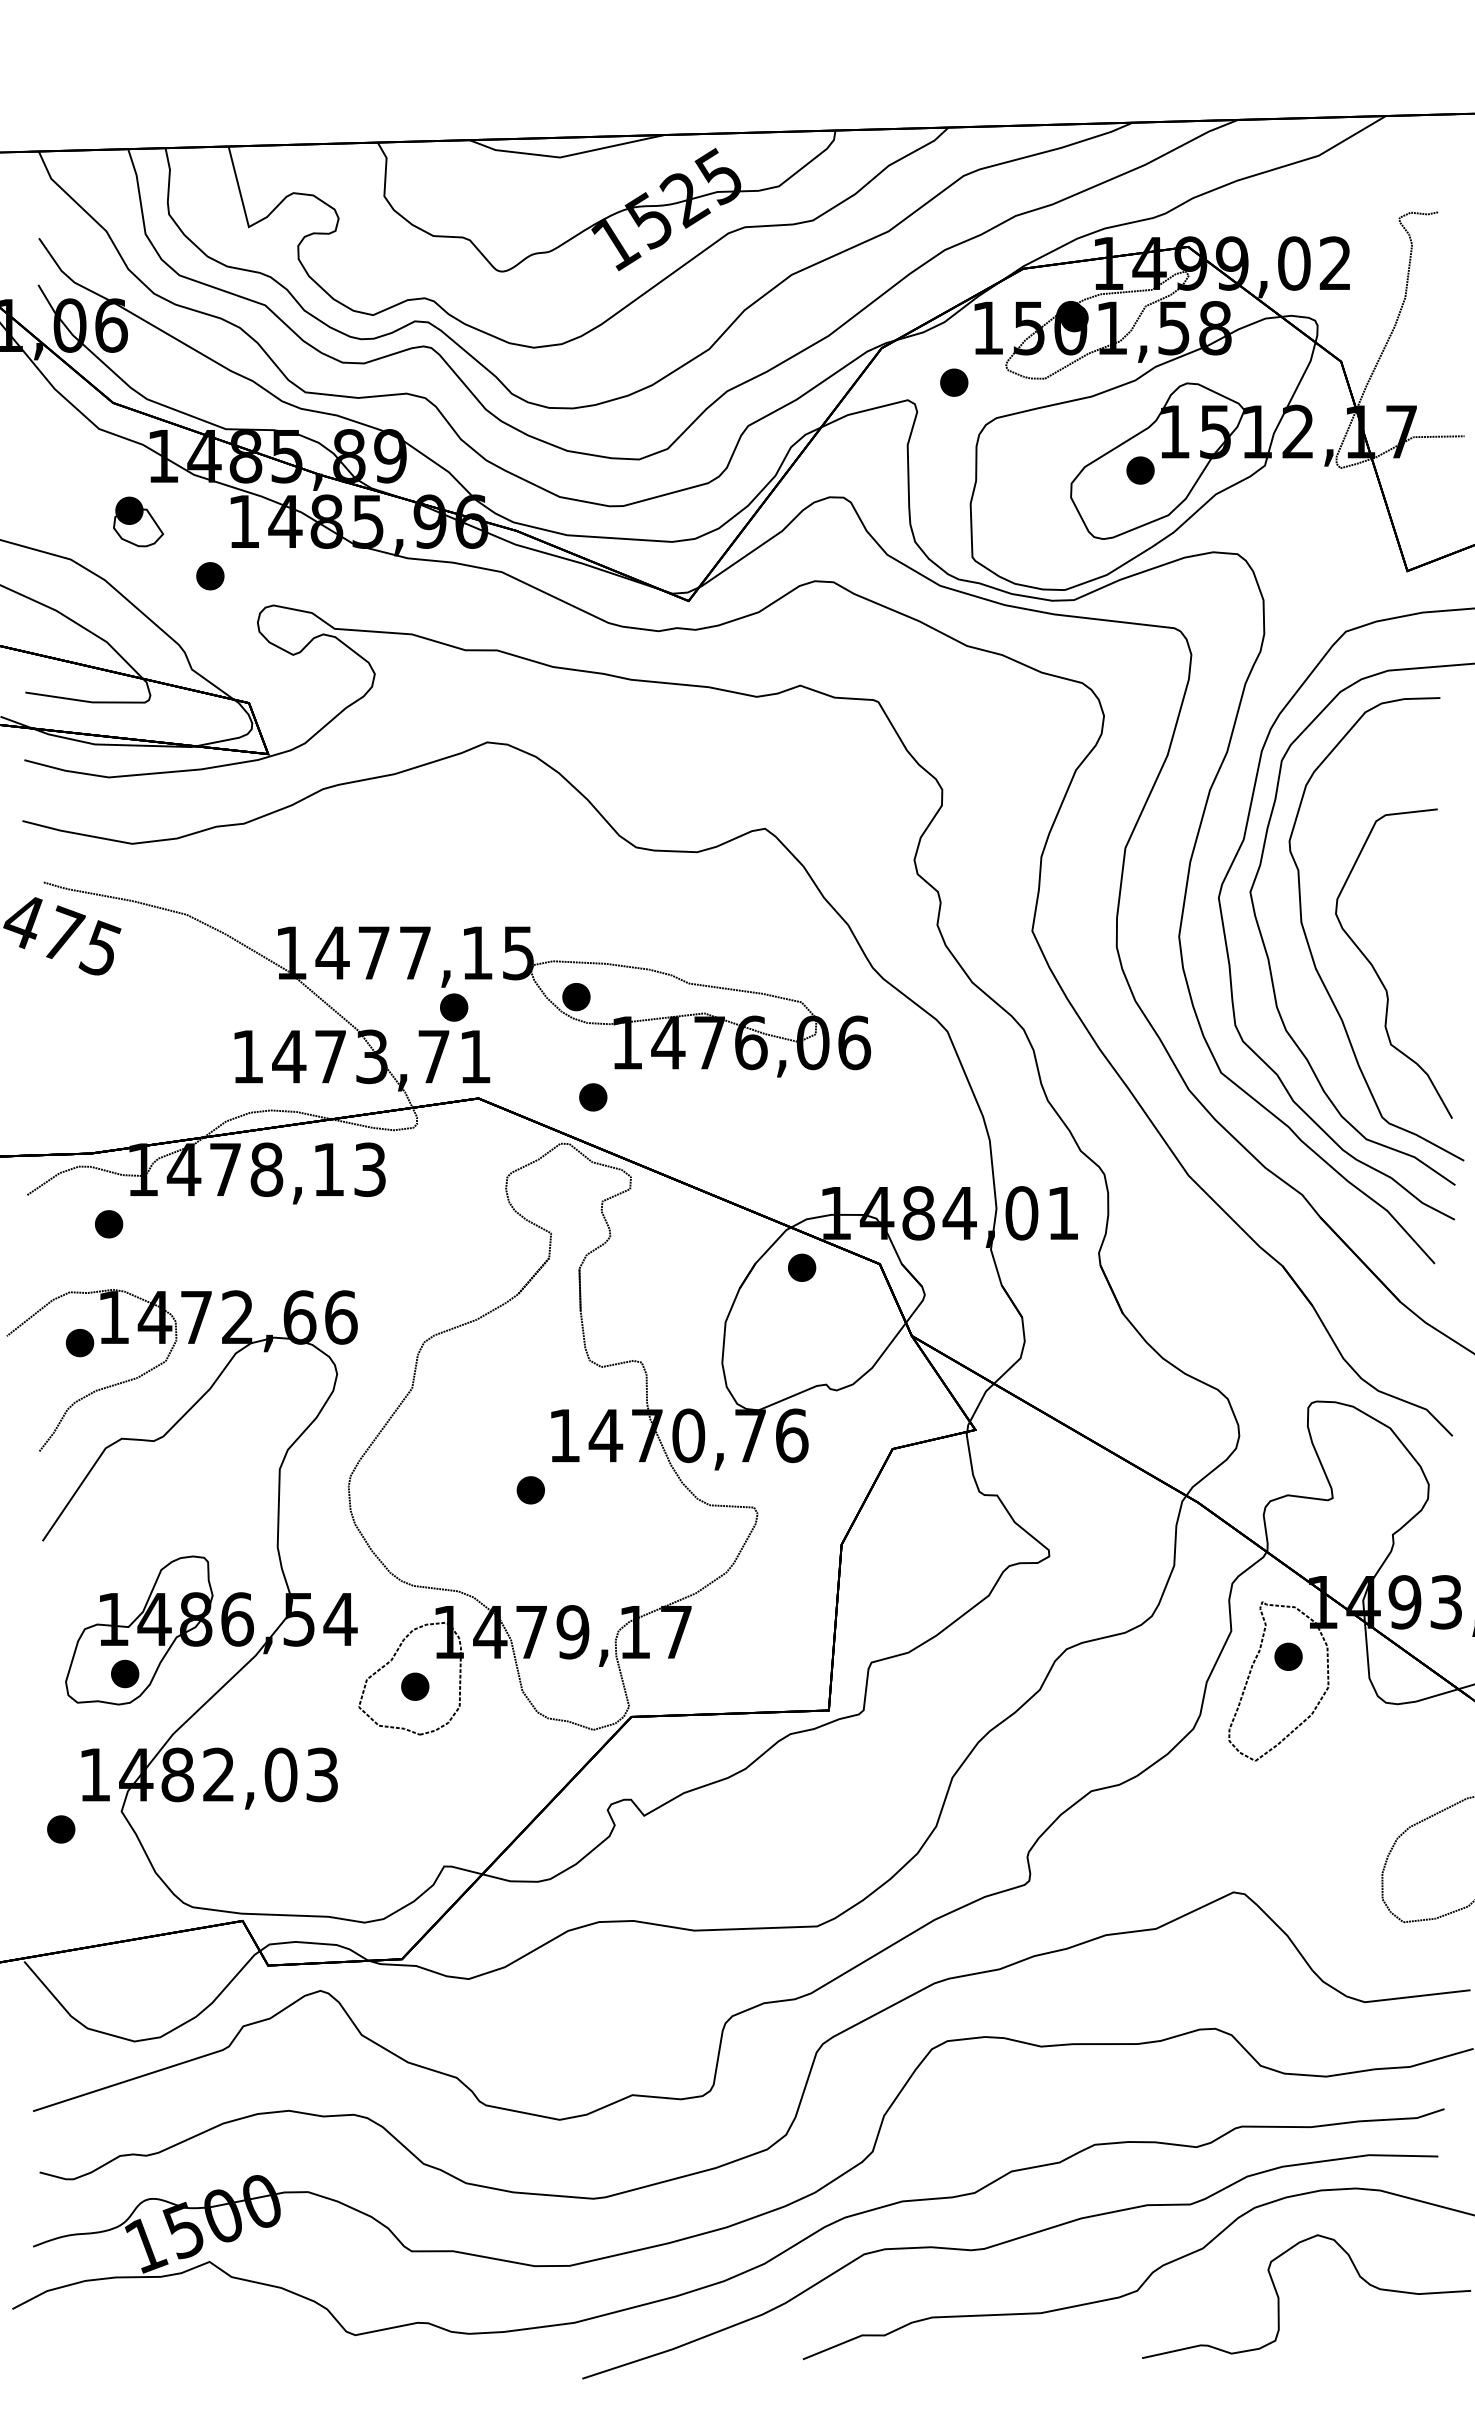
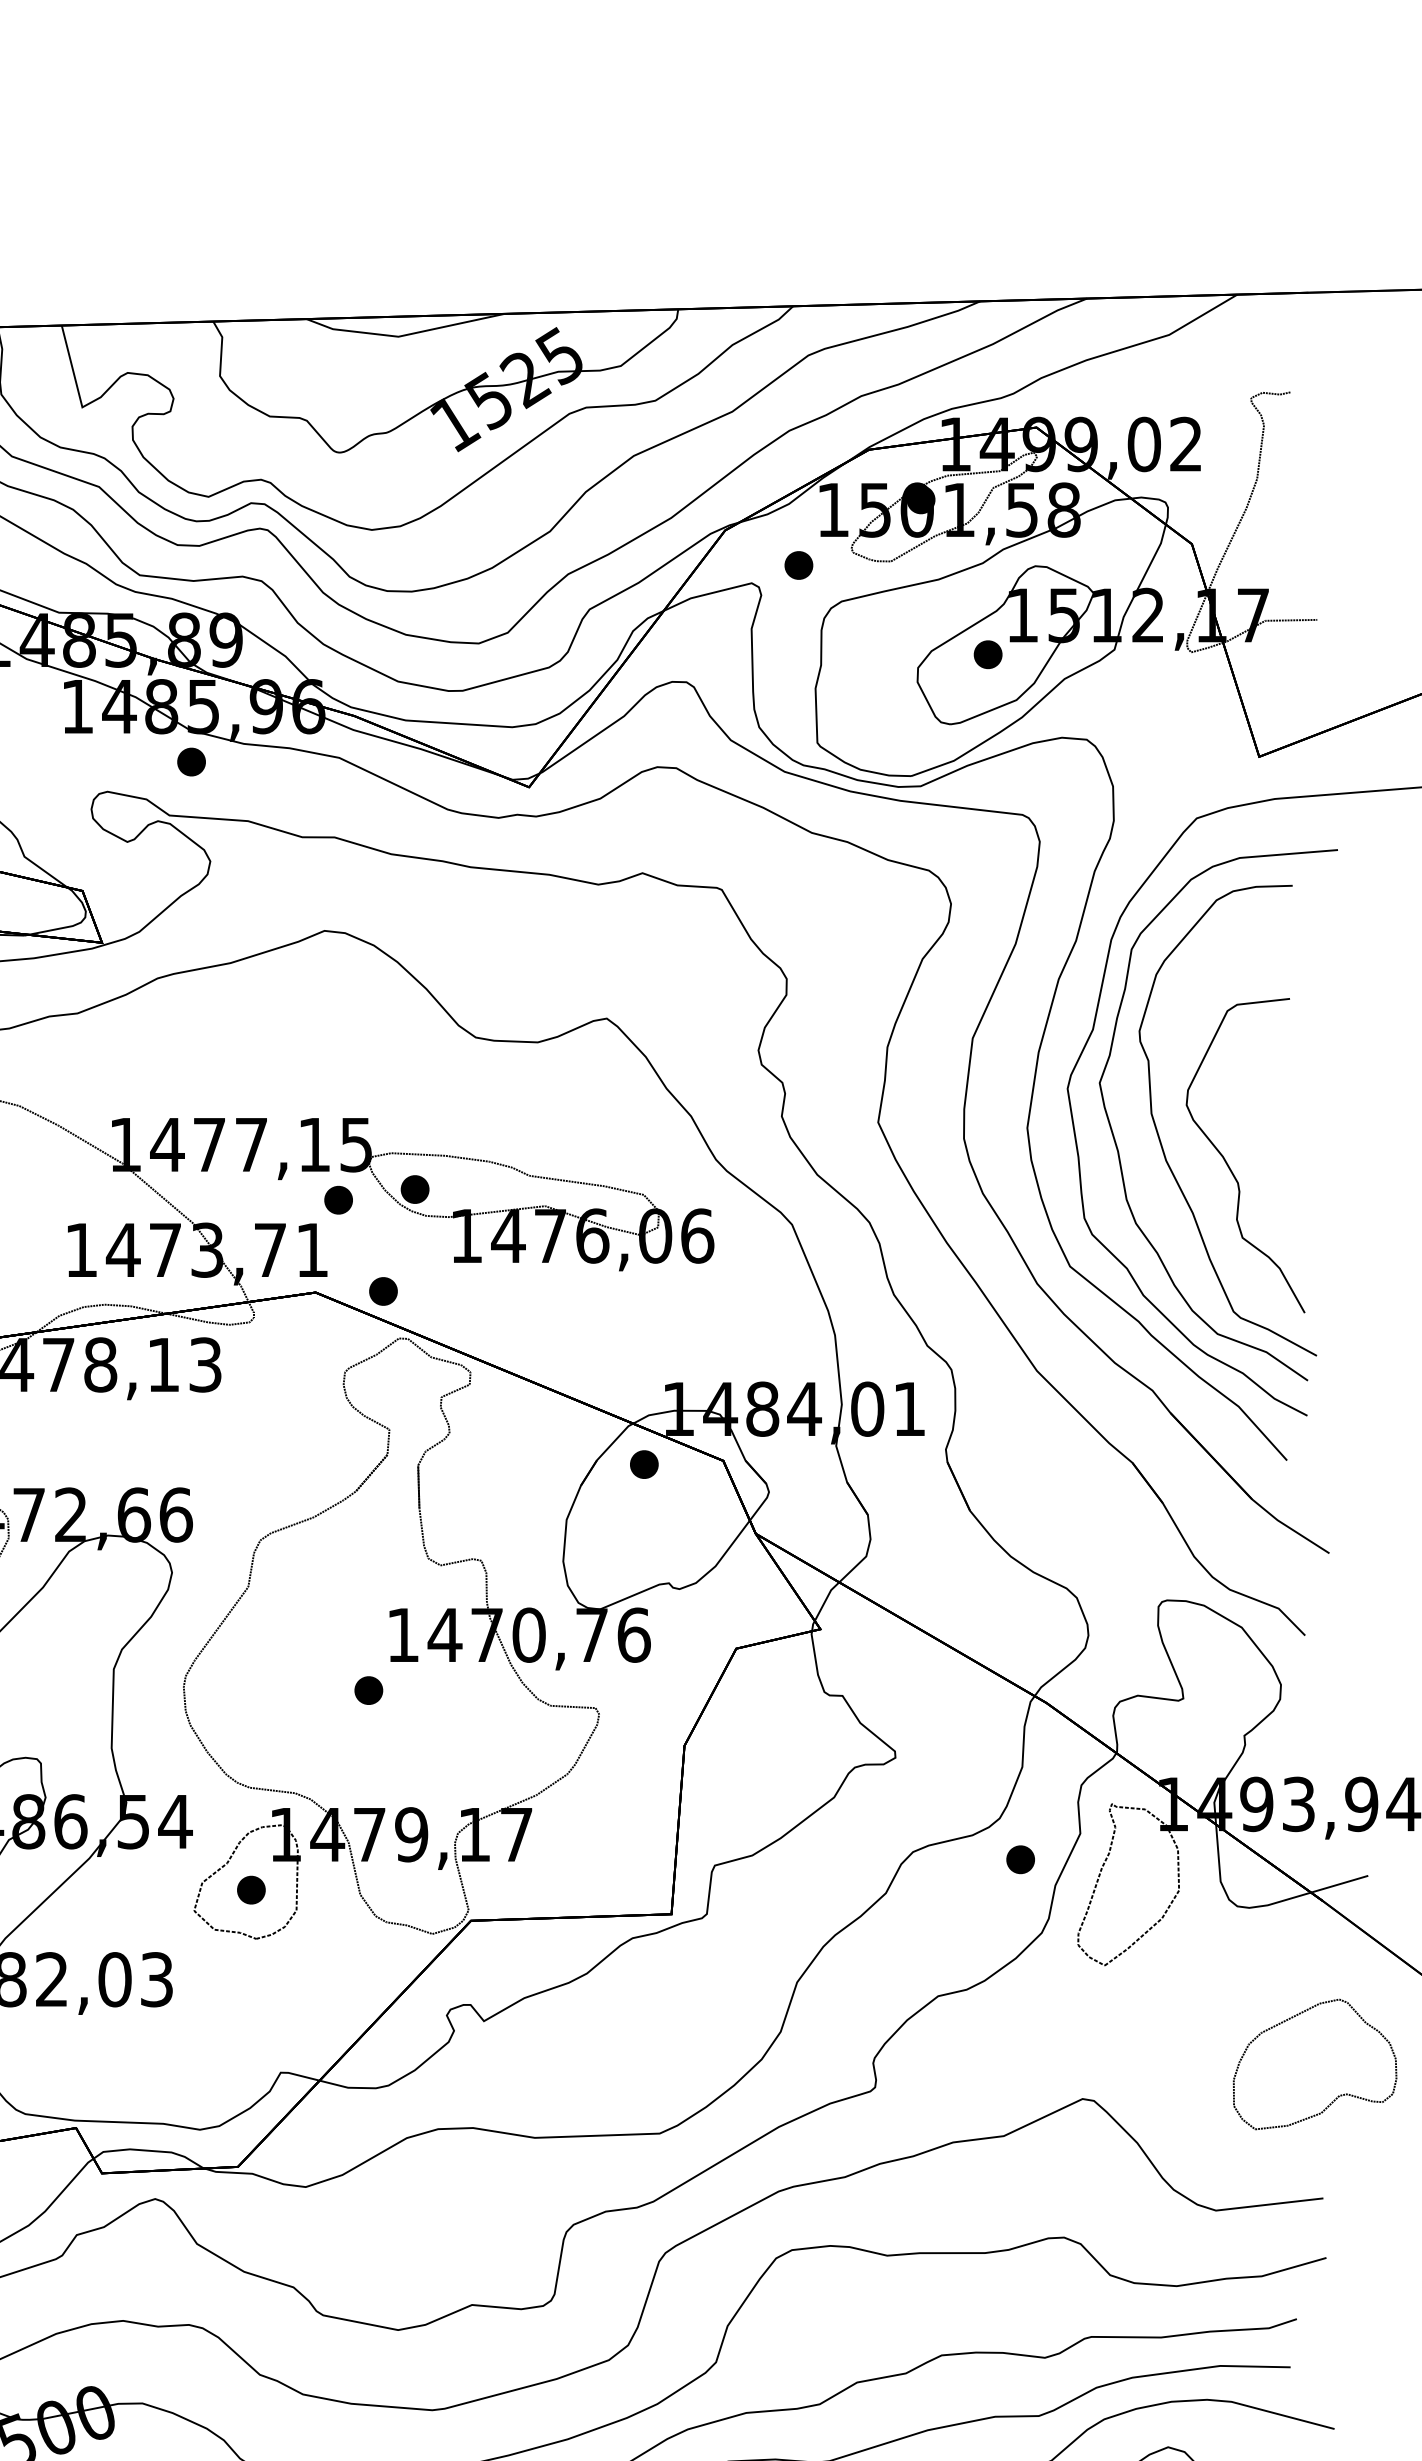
part: (210, 576) -> (191, 762), moved
part: (454, 1007) -> (339, 1200), moved
part: (593, 1097) -> (383, 1291), moved
part: (1288, 1656) -> (1020, 1859), moved

